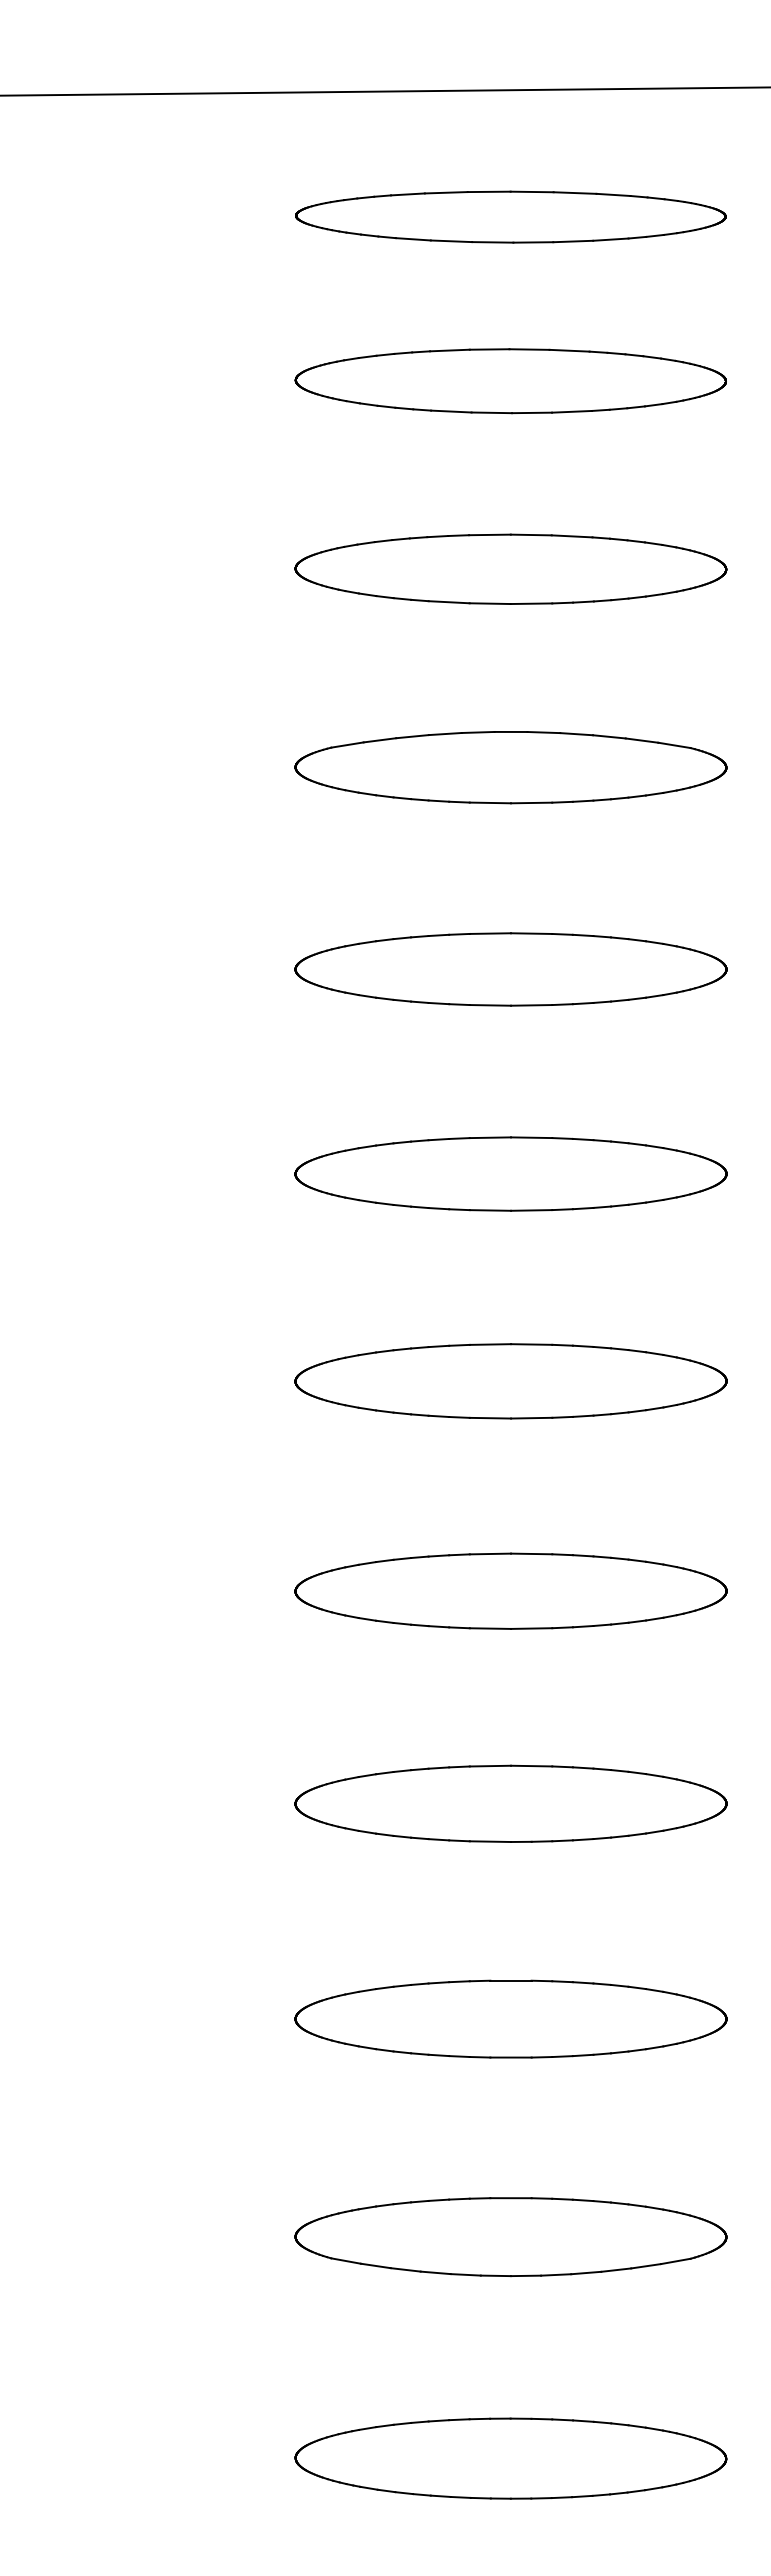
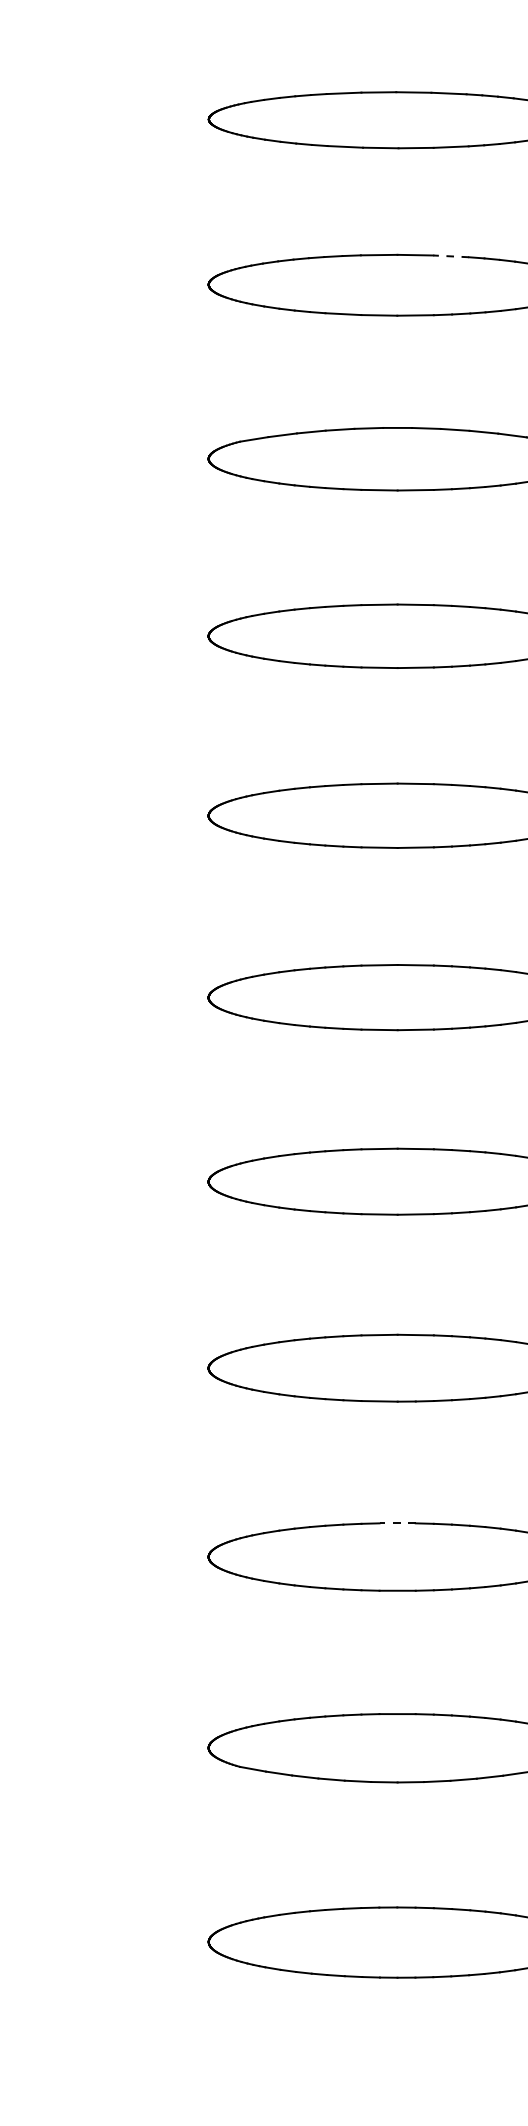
line: (571, 536) -> (450, 256), solid -> dashed
line: (511, 1980) -> (398, 1523), solid -> dashed

